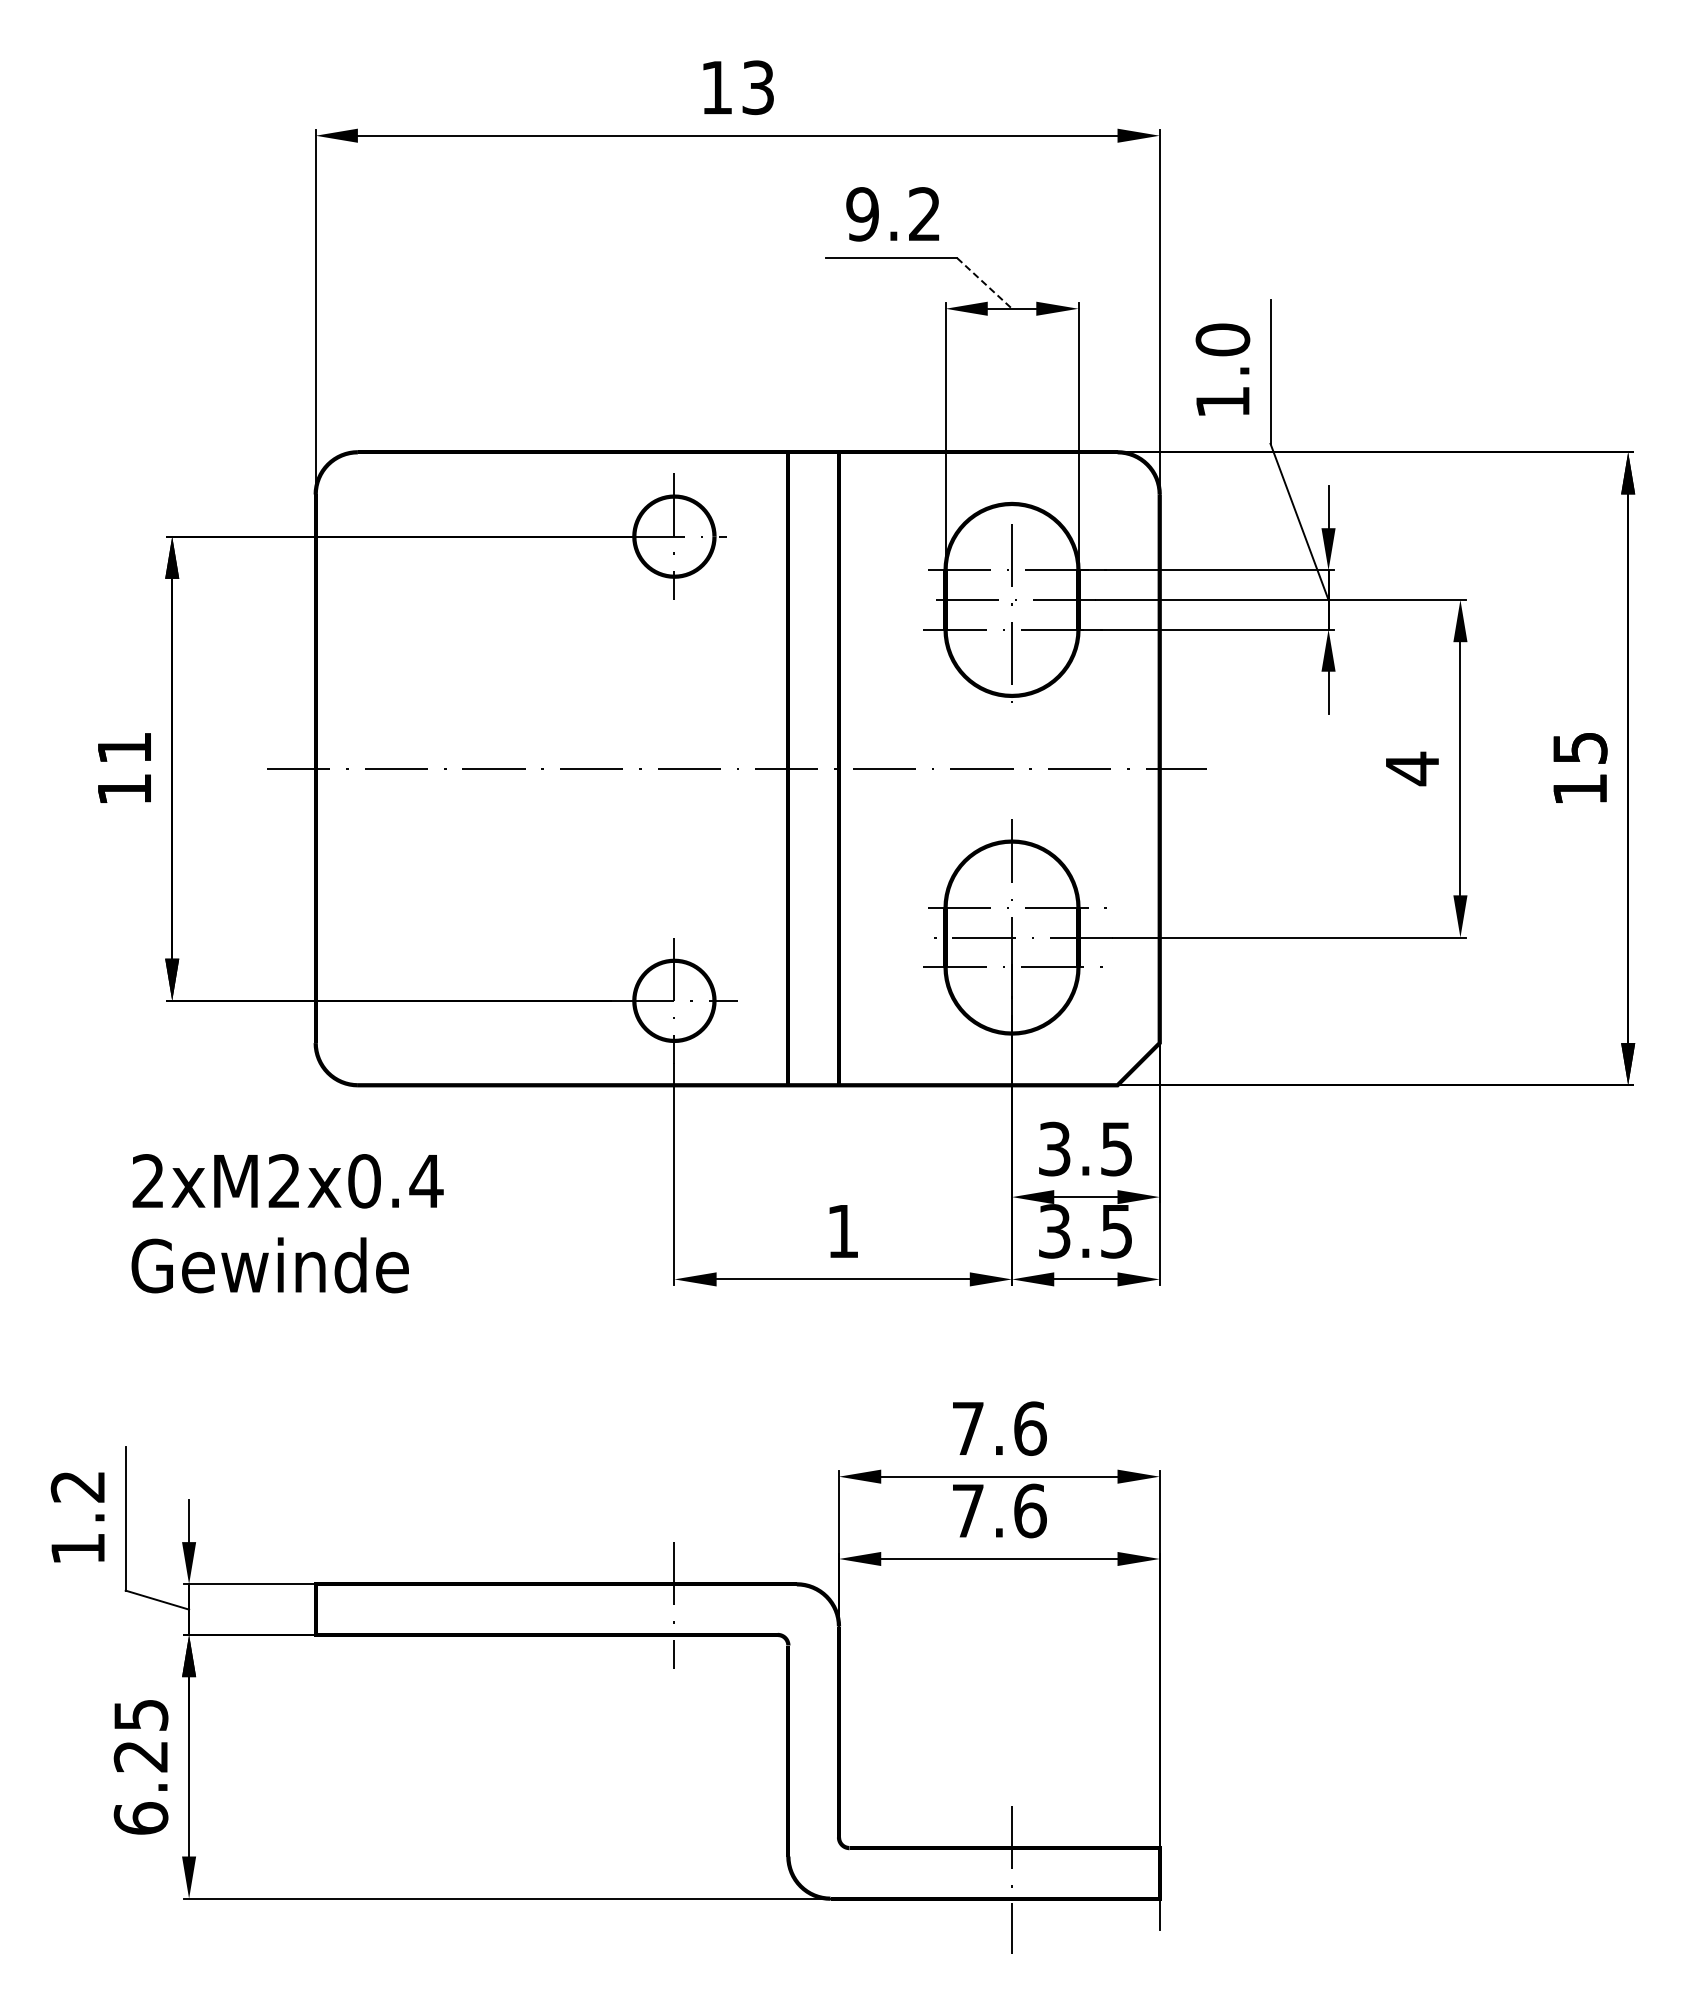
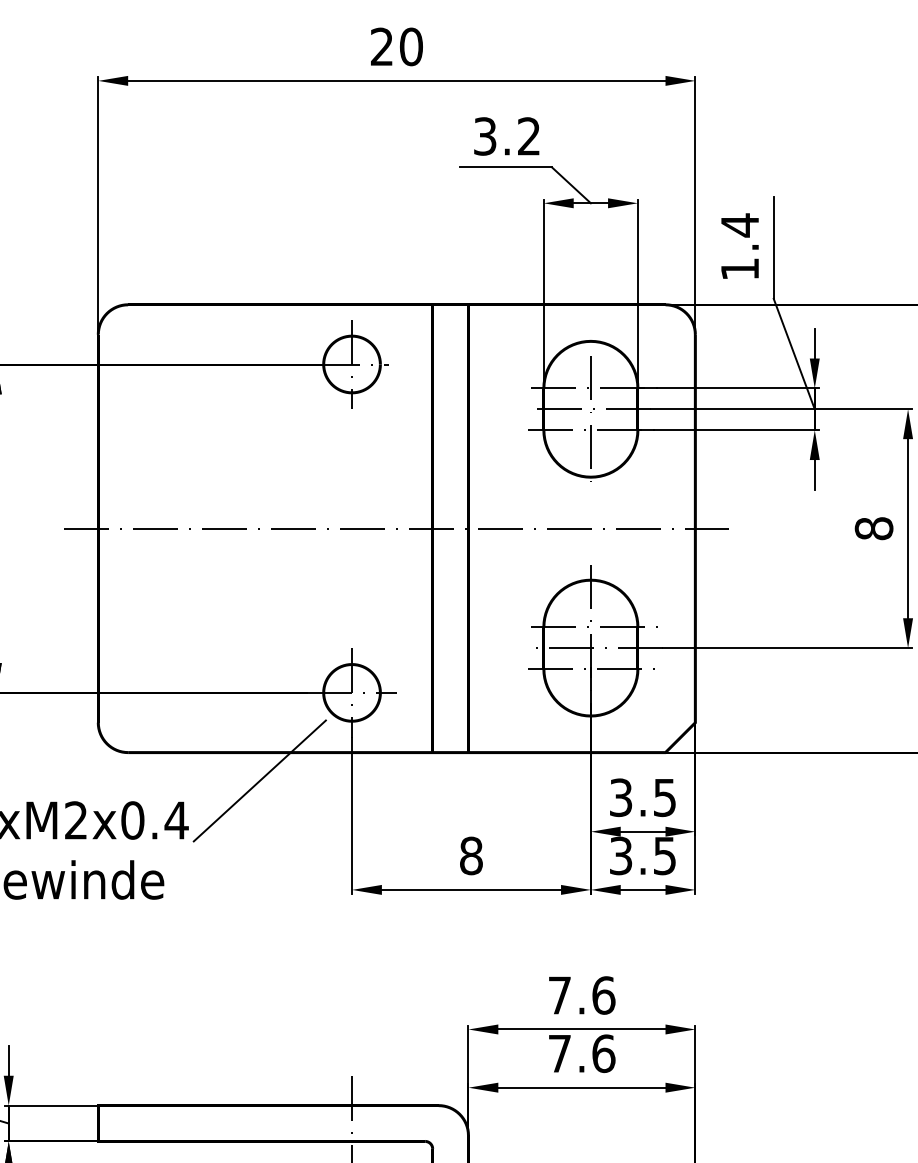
text: (737, 87) -> (396, 46), 13 -> 20
text: (862, 214) -> (485, 136), 9.2 -> 3.2
line: (984, 283) -> (571, 185), dashed -> solid
text: (1222, 339) -> (739, 225), 1.0 -> 1.4
text: (1412, 768) -> (874, 528), 4 -> 8
line: (543, 1124) -> (259, 780), added
text: (843, 1231) -> (471, 856), 1 -> 8

